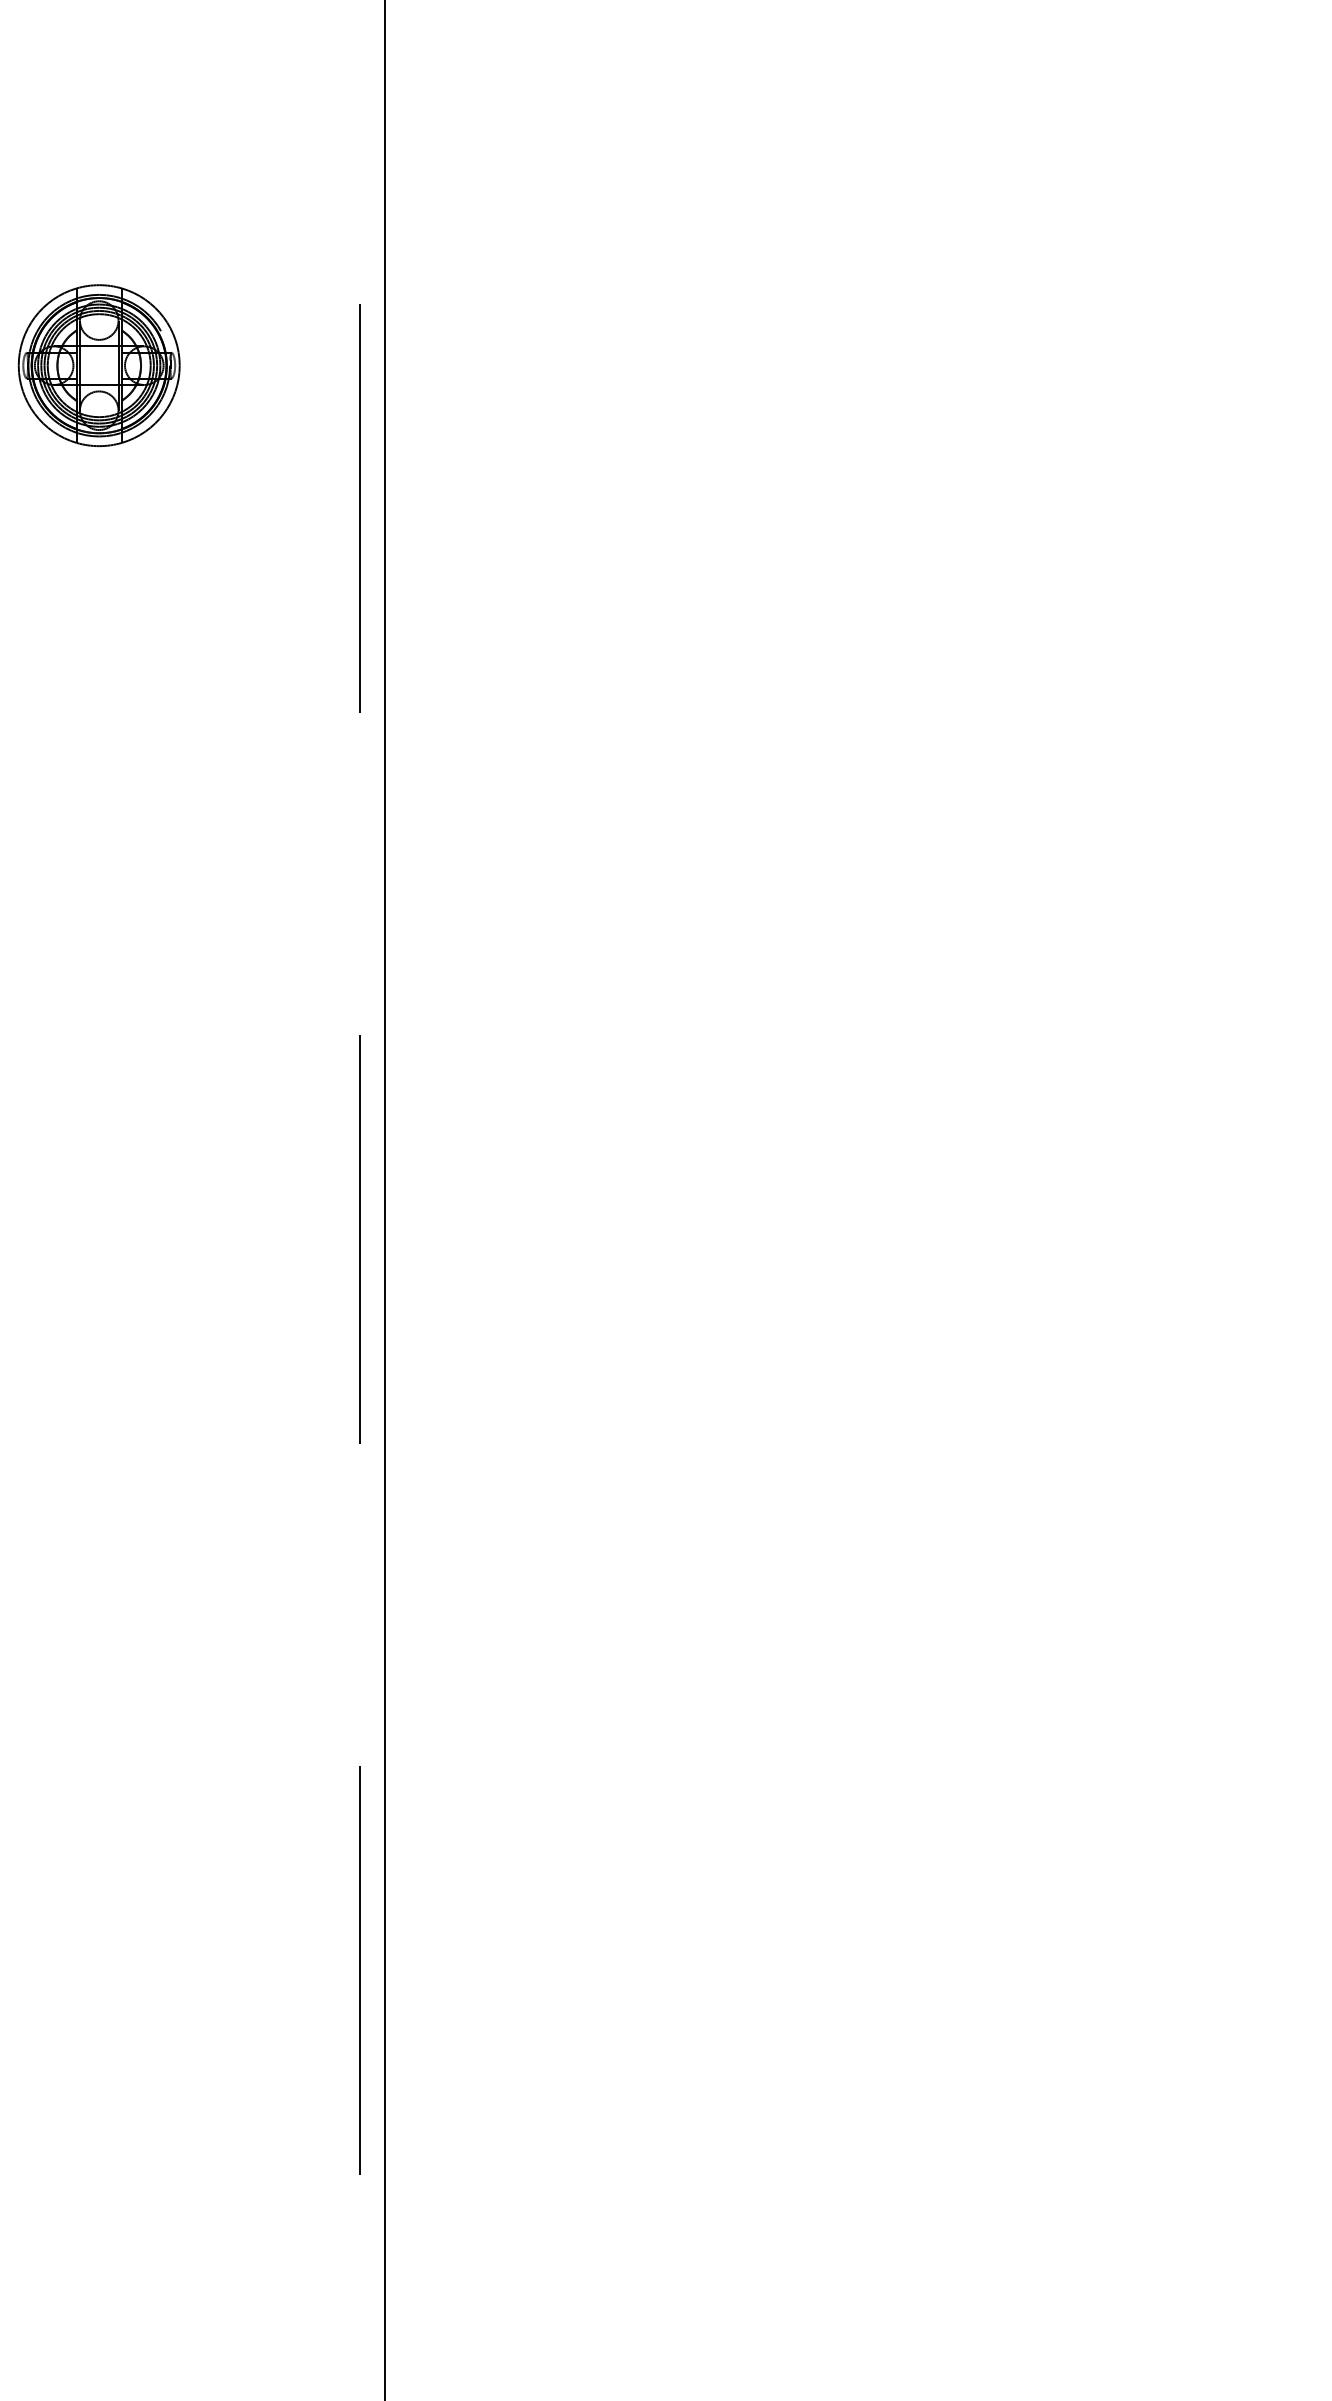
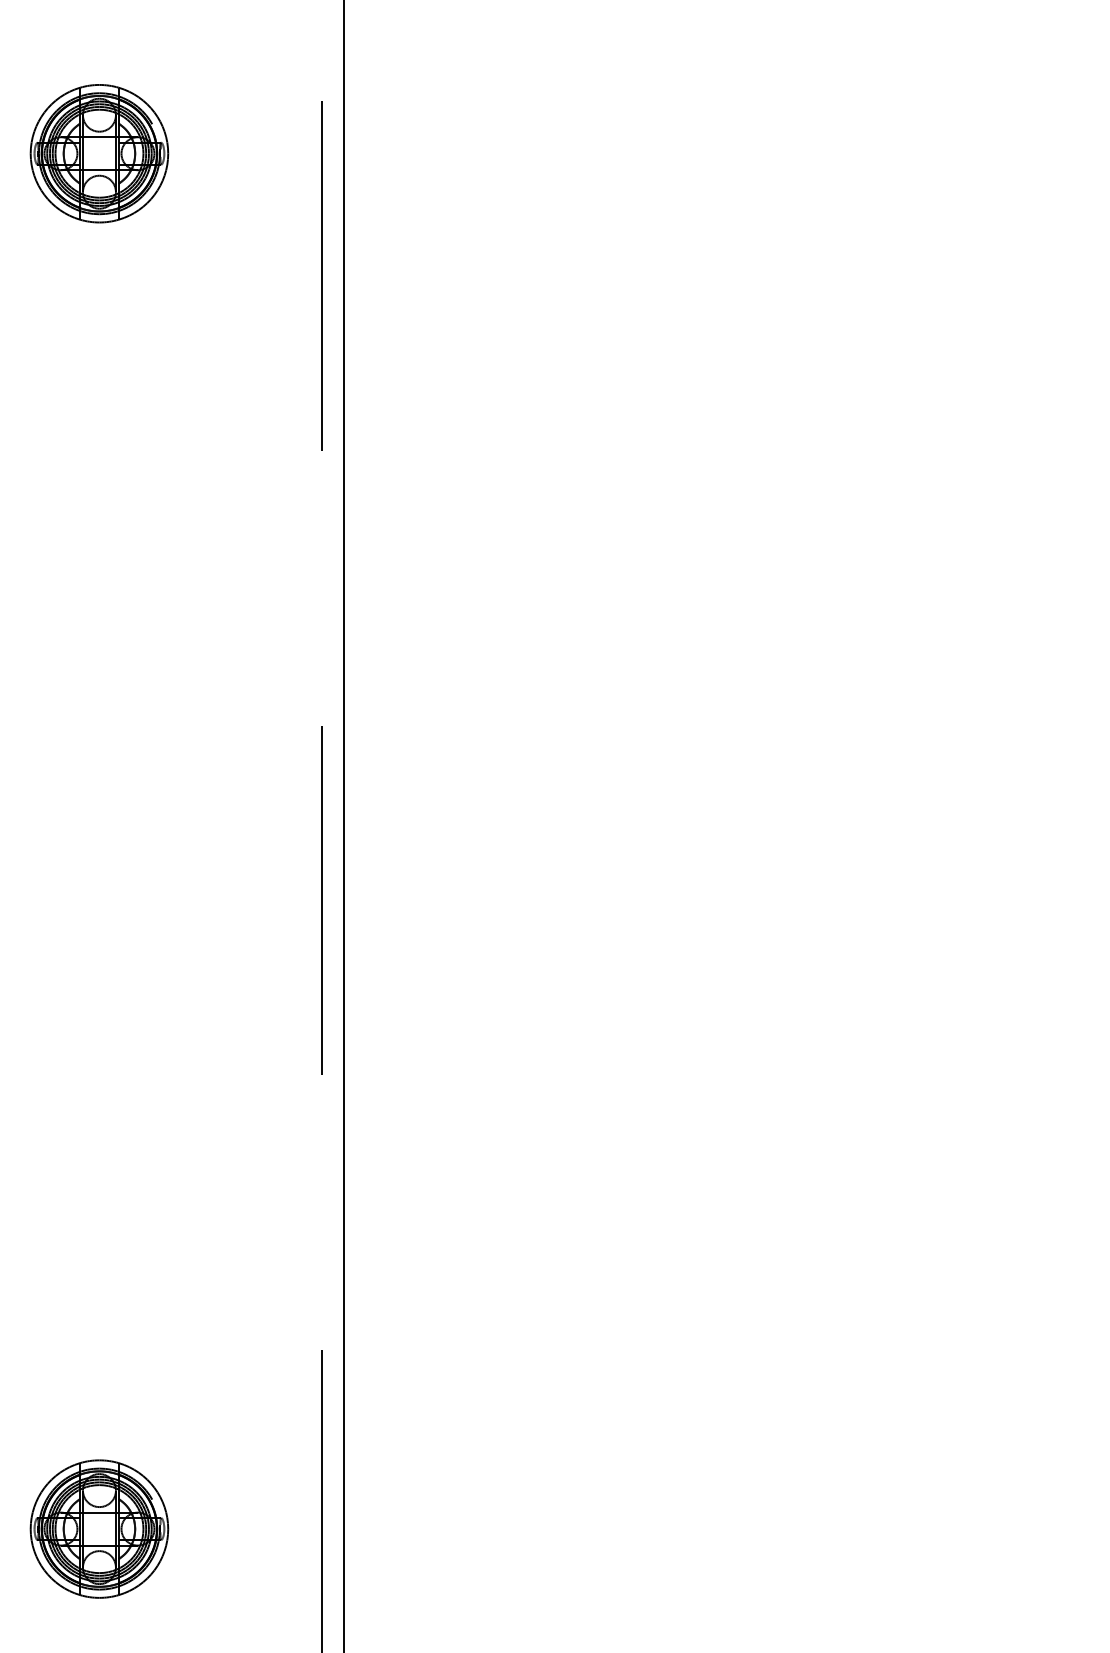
part: (98, 1975) -> (98, 1529), added

